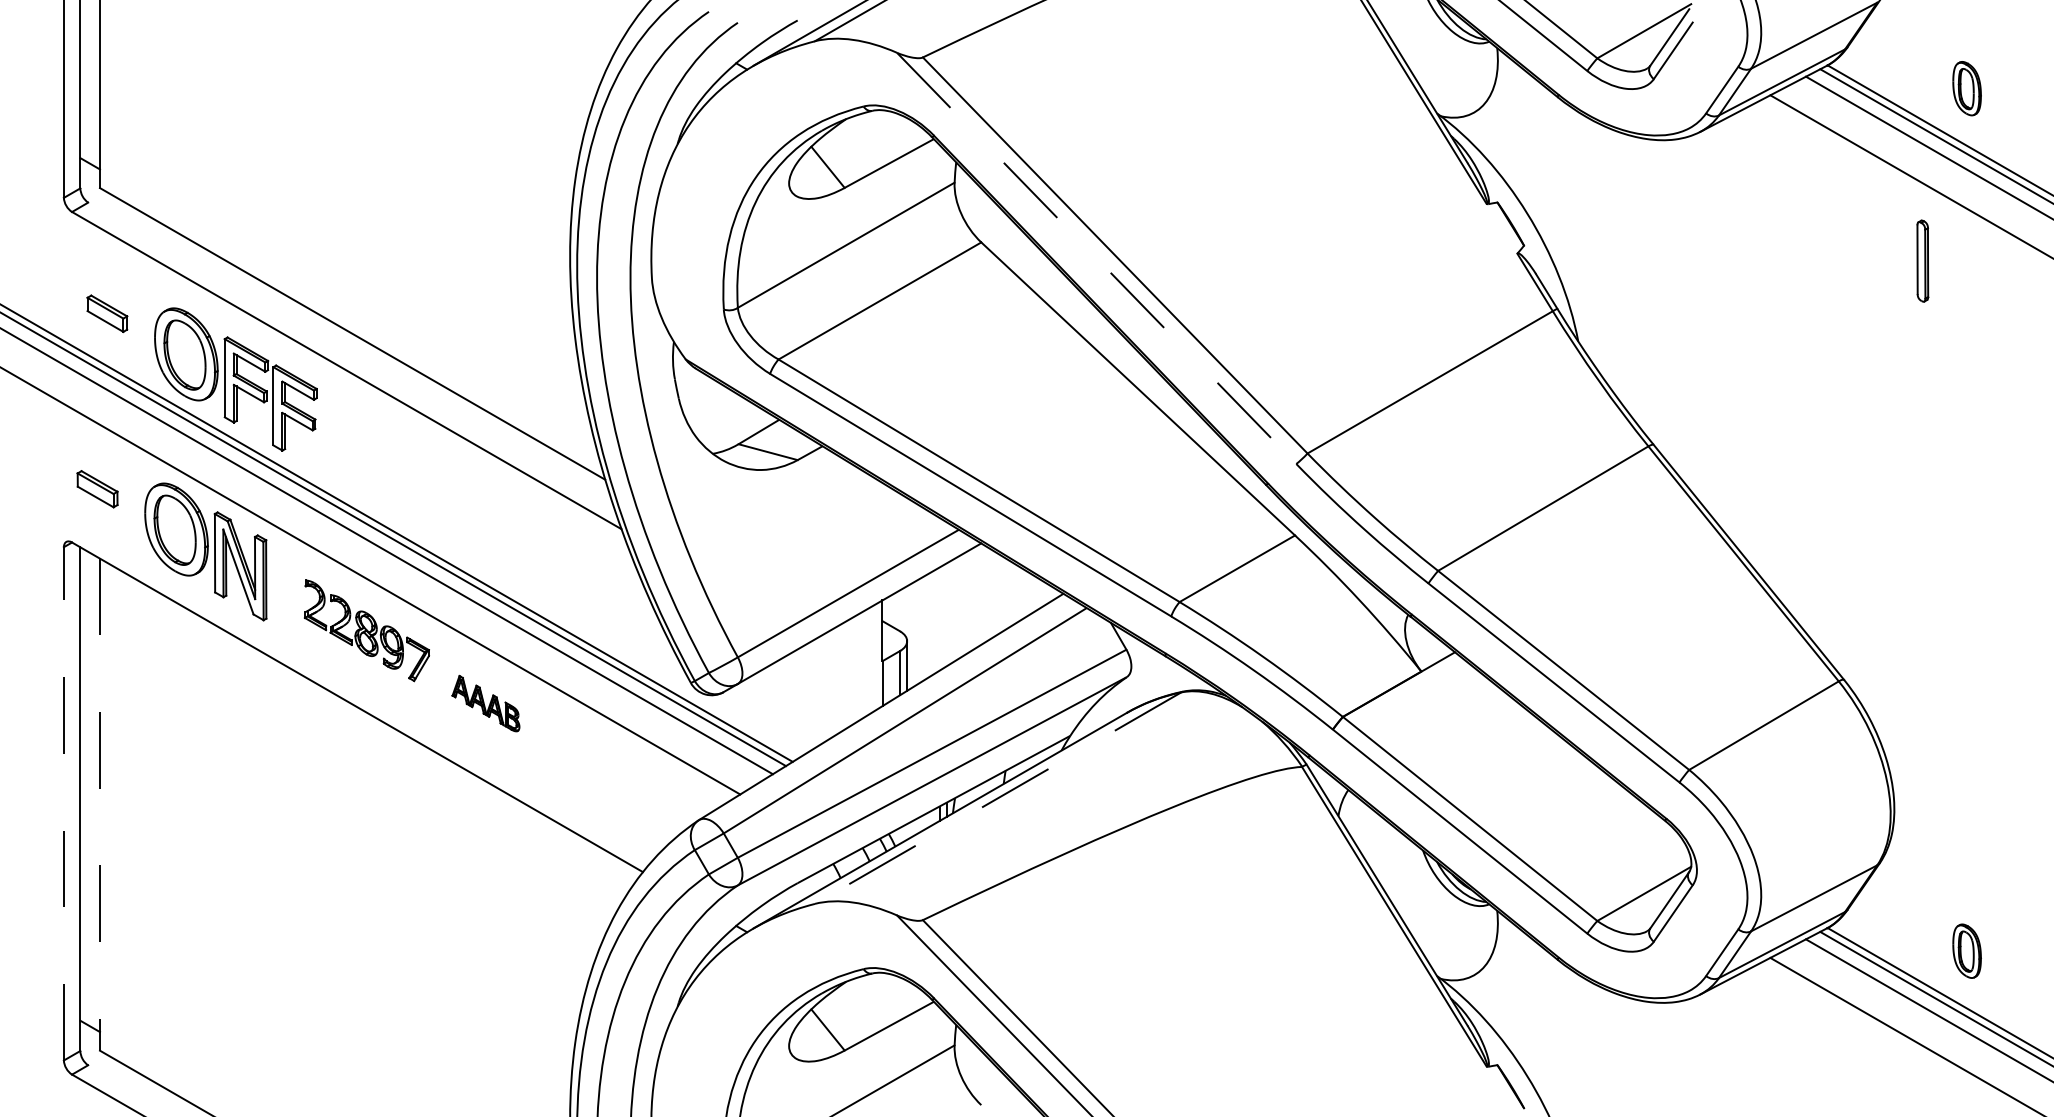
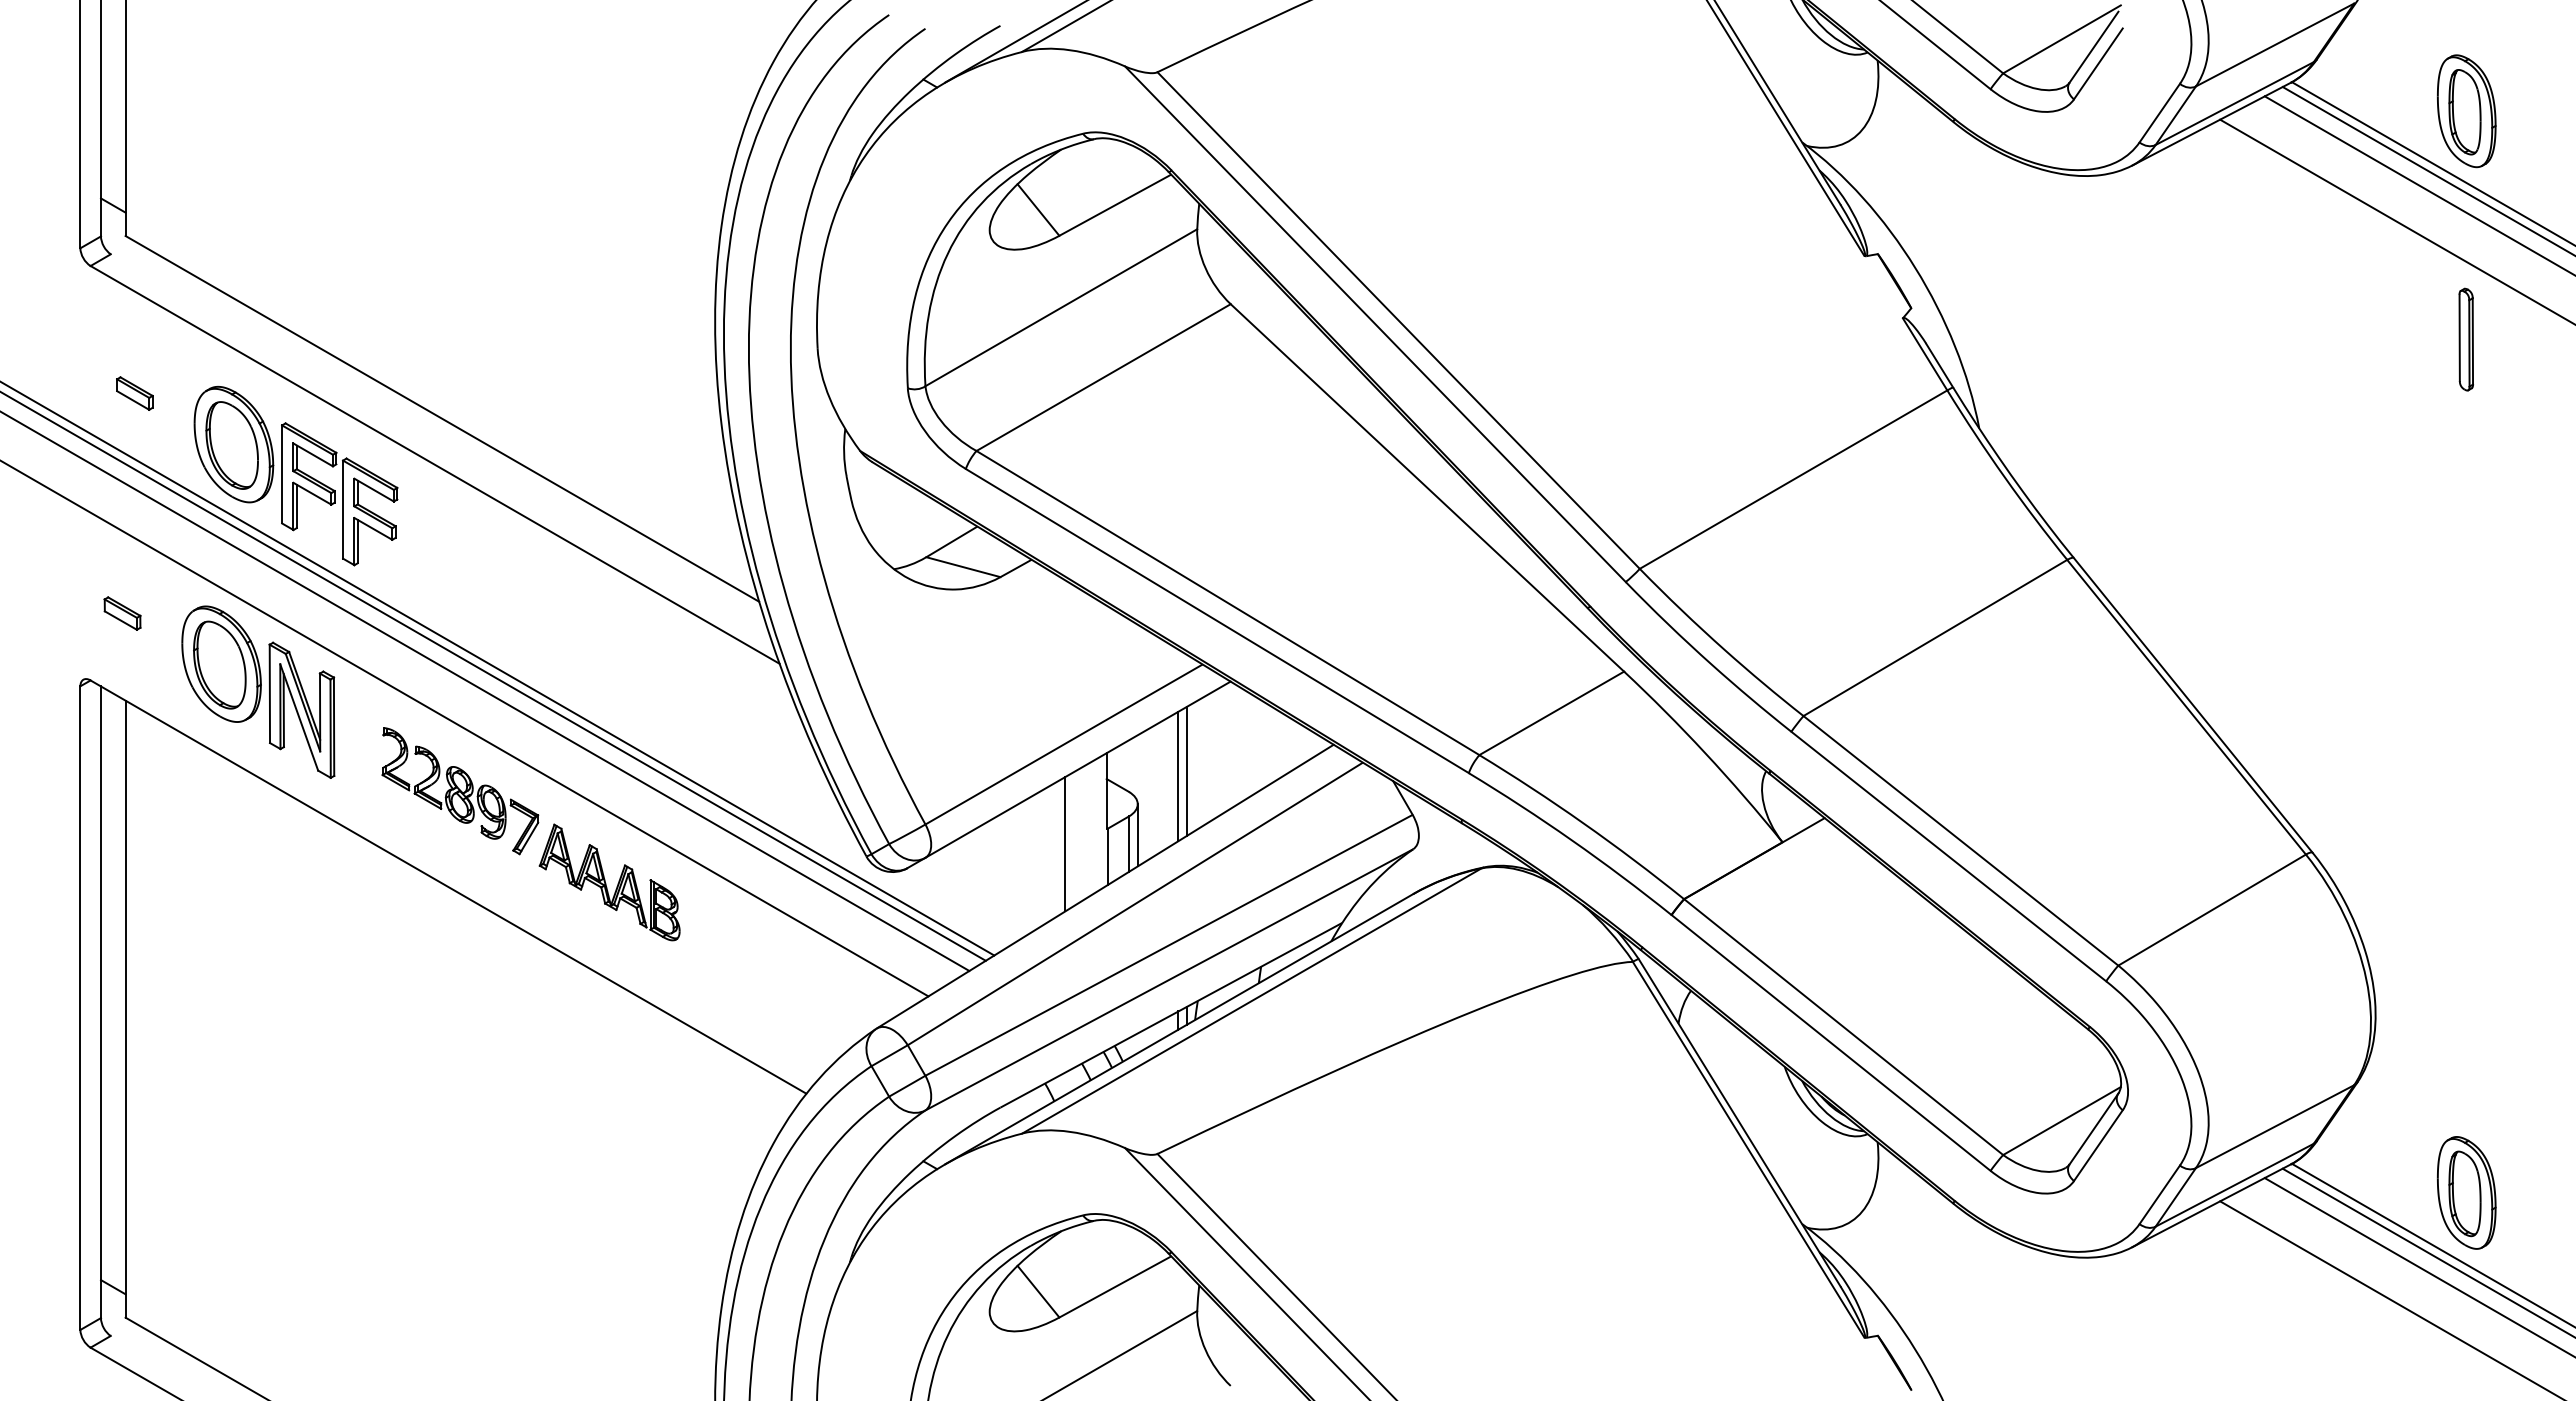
part: (1966, 88) -> (2466, 111), size x1.67
line: (1096, 258) -> (1375, 324), dashed -> solid
part: (1922, 261) -> (2465, 339), moved
part: (107, 313) -> (134, 393), size x0.71
part: (97, 489) -> (122, 613), size x0.71
line: (946, 614) -> (1187, 770), added
line: (939, 619) -> (1178, 776), added
line: (849, 673) -> (1065, 844), added
part: (485, 703) -> (609, 882), size x1.67
line: (997, 798) -> (1251, 1001), dashed -> solid
line: (64, 804) -> (80, 1008), dashed -> solid
line: (99, 804) -> (125, 1009), dashed -> solid
part: (1966, 950) -> (2466, 1192), size x1.67

